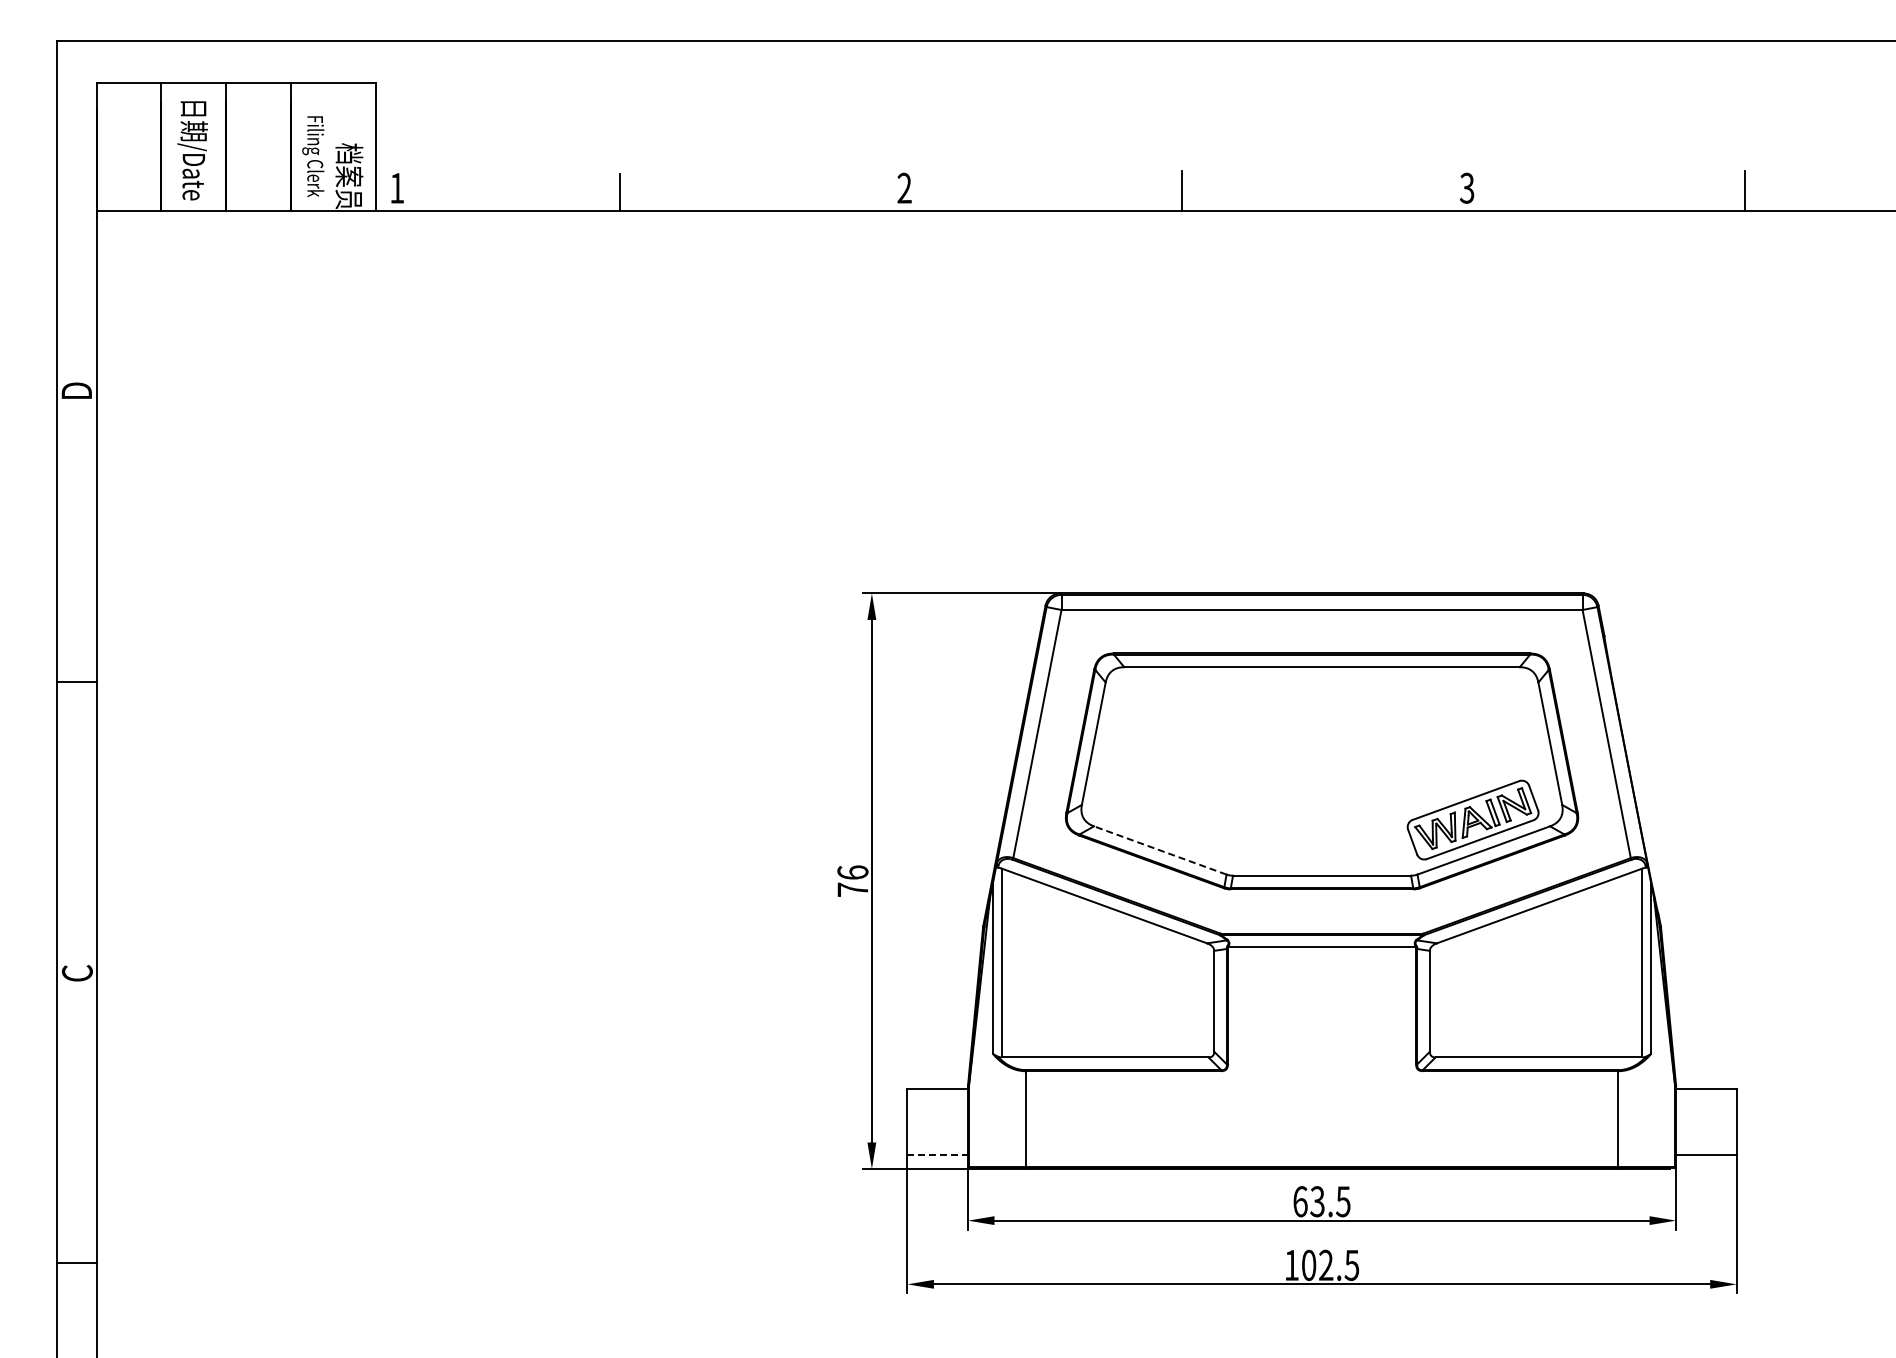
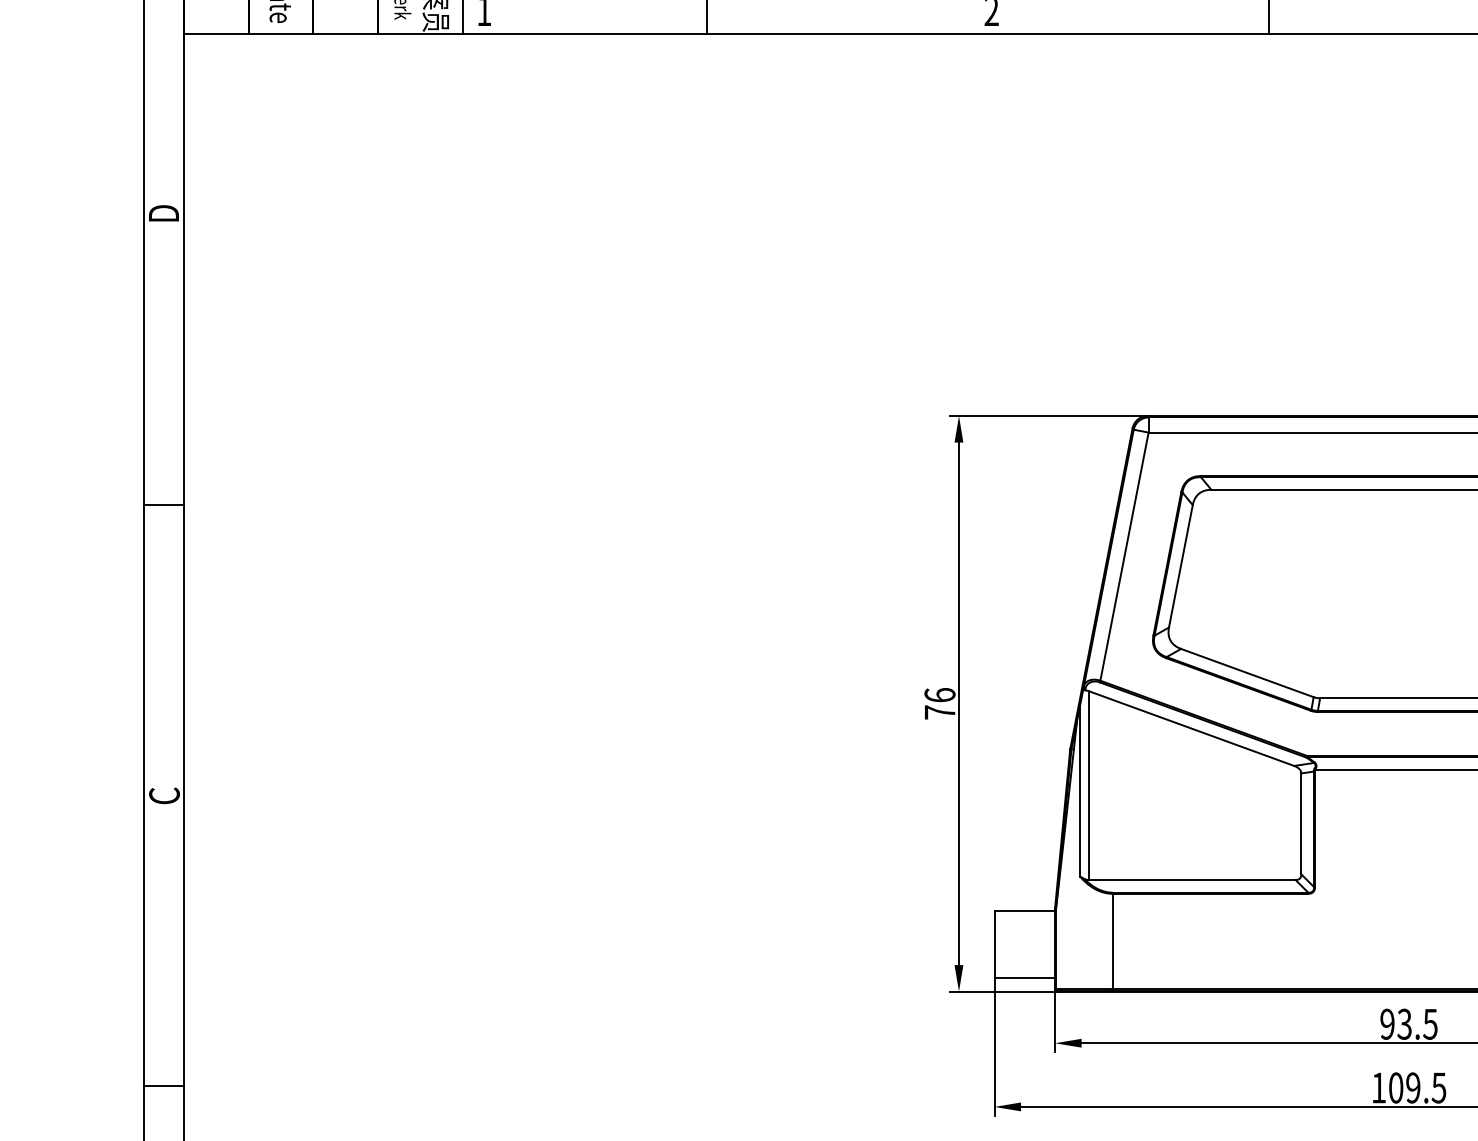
line: (1160, 850) -> (1247, 673), dashed -> solid
line: (938, 1155) -> (1025, 978), dashed -> solid
text: (1300, 1201) -> (1387, 1024), 63.5 -> 93.5
text: (1326, 1265) -> (1413, 1088), 102.5 -> 109.5

